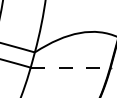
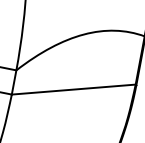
line: (70, 67) -> (73, 89), dashed -> solid

